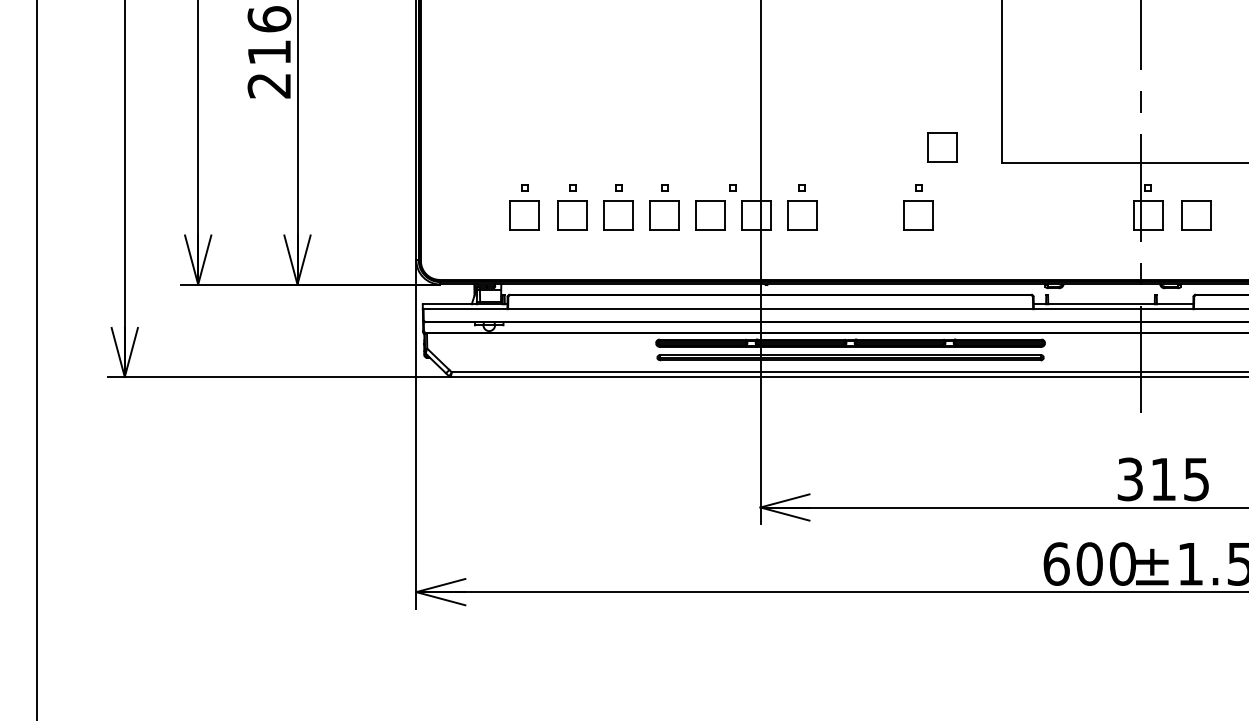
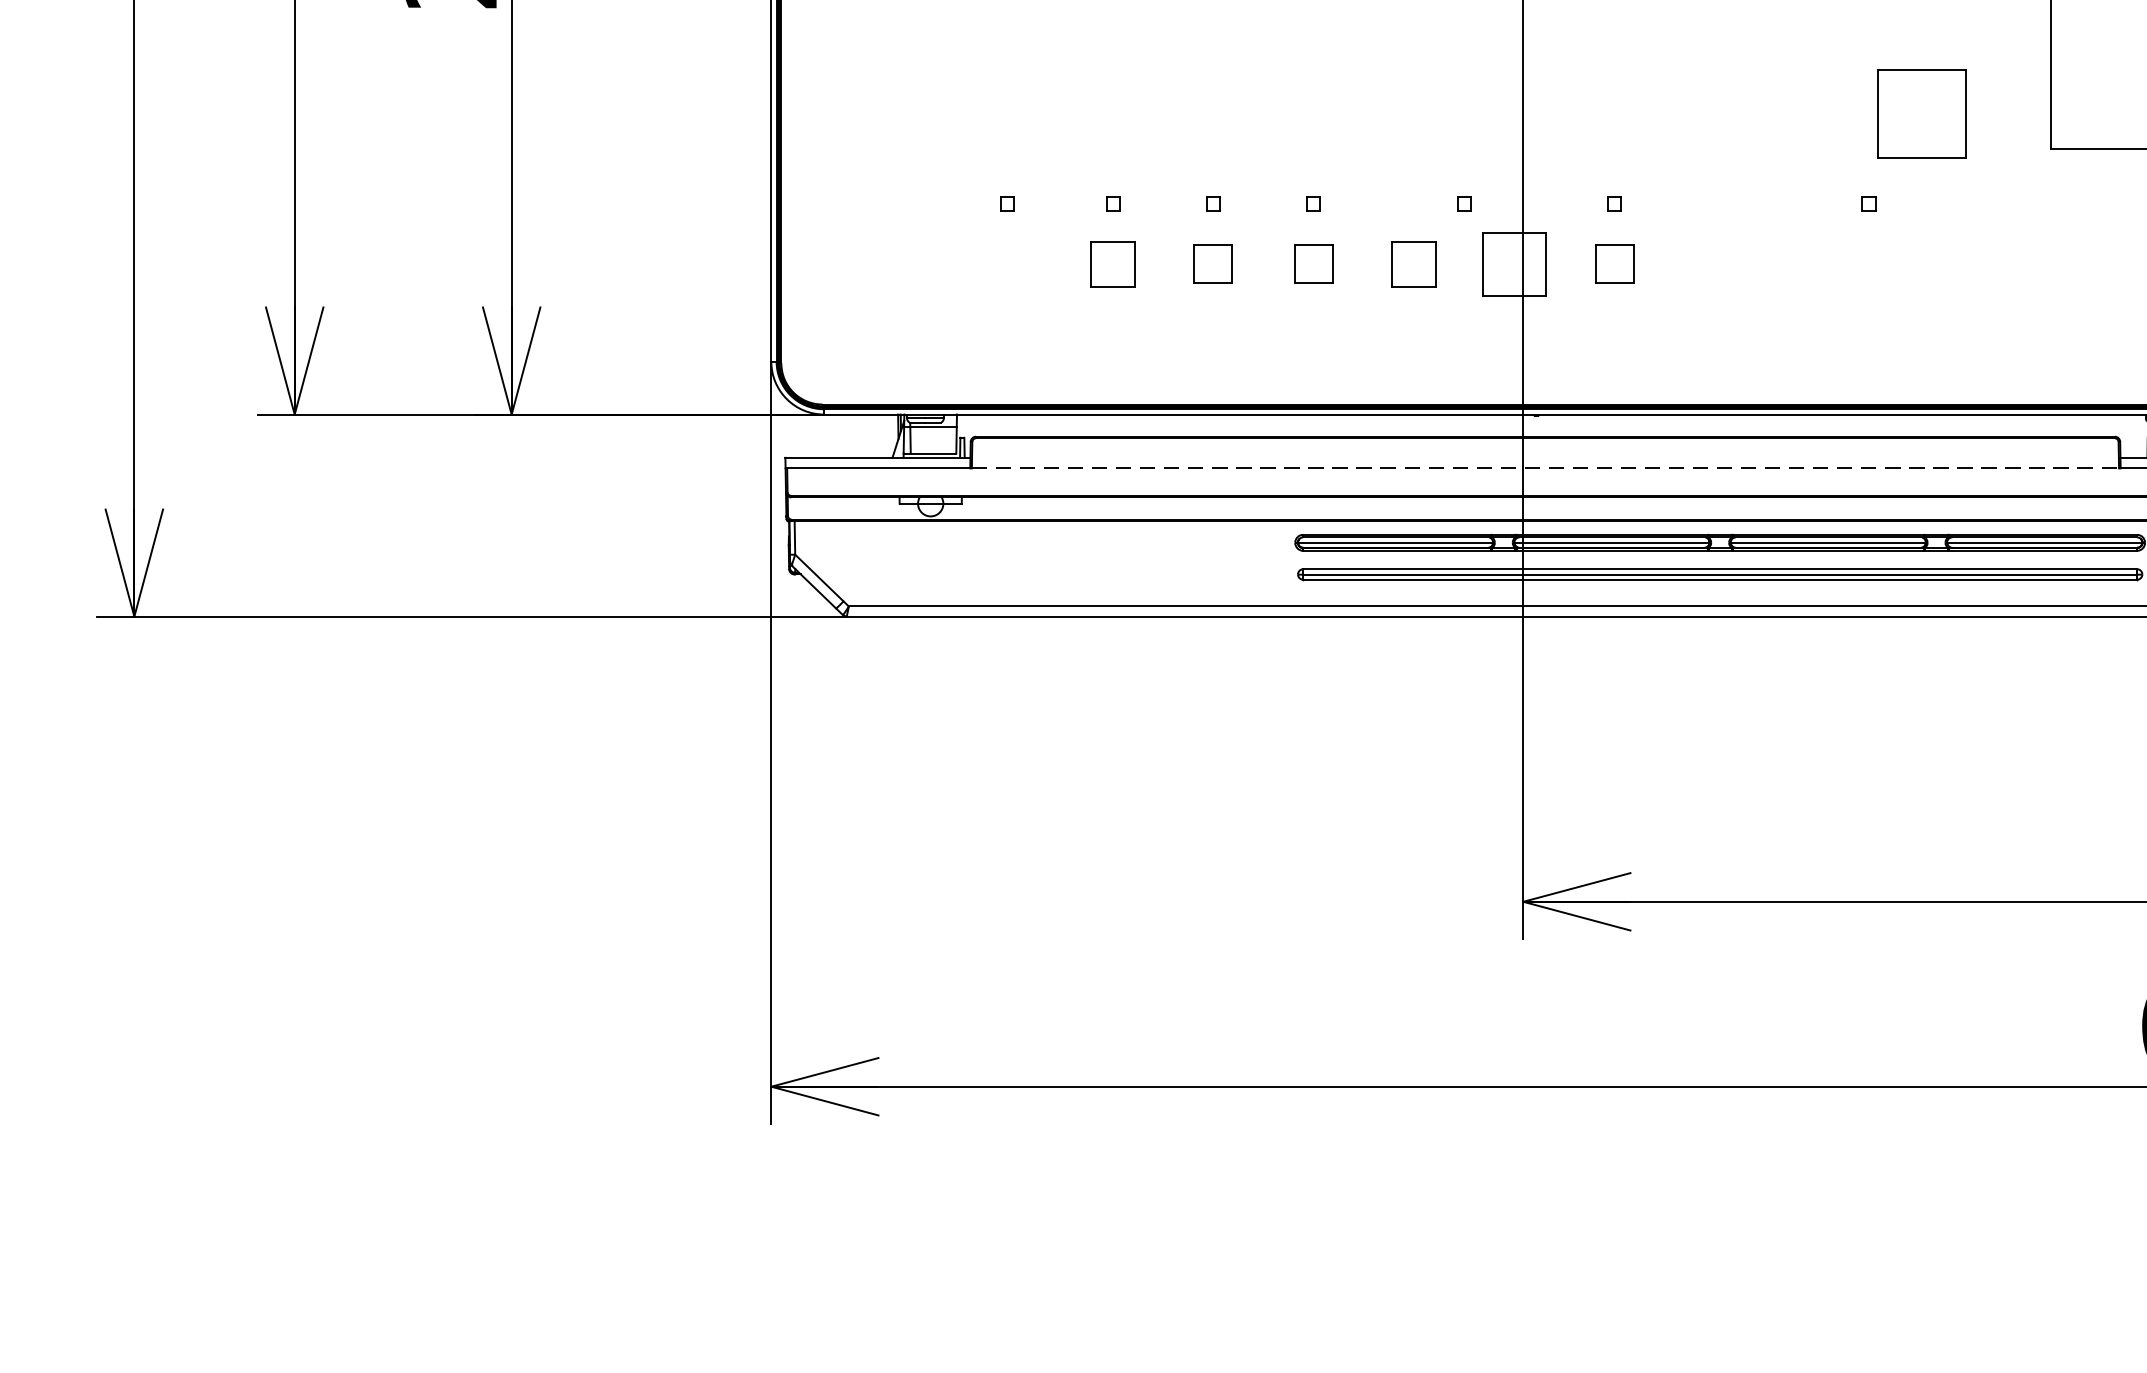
part: (942, 147) -> (1921, 115), size x1.4
part: (524, 215) -> (1007, 263), removed
part: (572, 215) -> (1112, 263), size x0.7
part: (618, 215) -> (1213, 263), size x0.6
part: (664, 215) -> (1313, 263), size x0.6
part: (710, 215) -> (1414, 263), size x0.7
part: (802, 215) -> (1615, 263), size x0.6
part: (918, 215) -> (1868, 263), removed
line: (770, 309) -> (1545, 469), solid -> dashed

